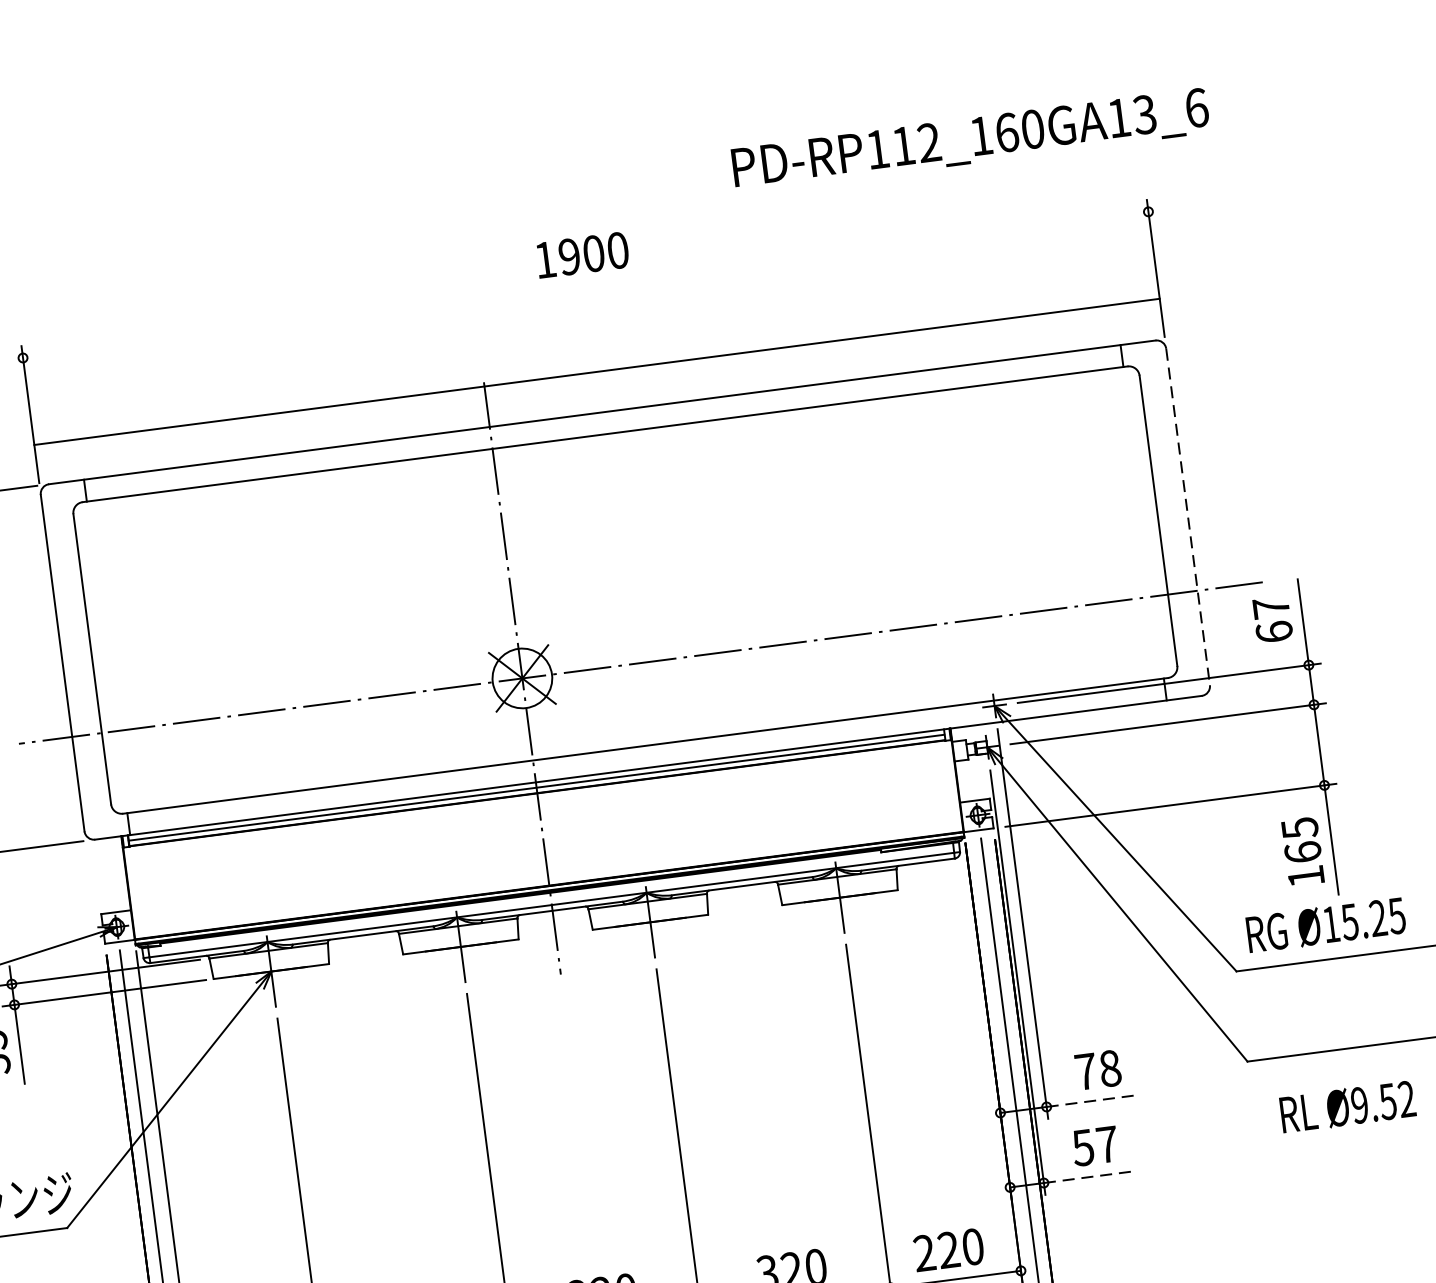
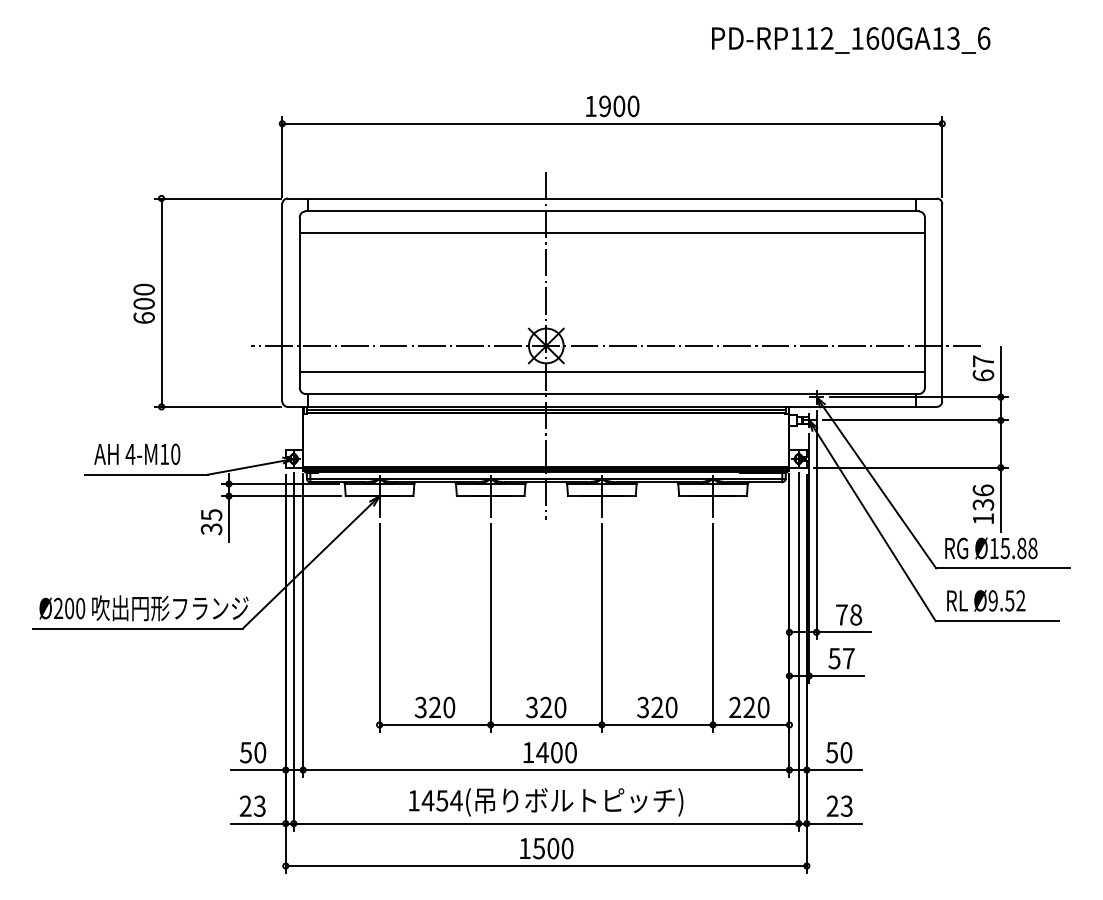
text: (971, 140) -> (851, 40), moved
line: (597, 371) -> (612, 123), moved
line: (608, 472) -> (611, 233), added
line: (1188, 516) -> (942, 302), dashed -> solid
line: (639, 709) -> (611, 372), added
text: (1301, 840) -> (983, 497), 165 -> 136
text: (1387, 917) -> (1027, 548), Ø15.25 -> Ø15.88
line: (1094, 1101) -> (844, 632), dashed -> solid
text: (1348, 1106) -> (986, 600), moved
line: (1092, 1177) -> (837, 676), dashed -> solid

